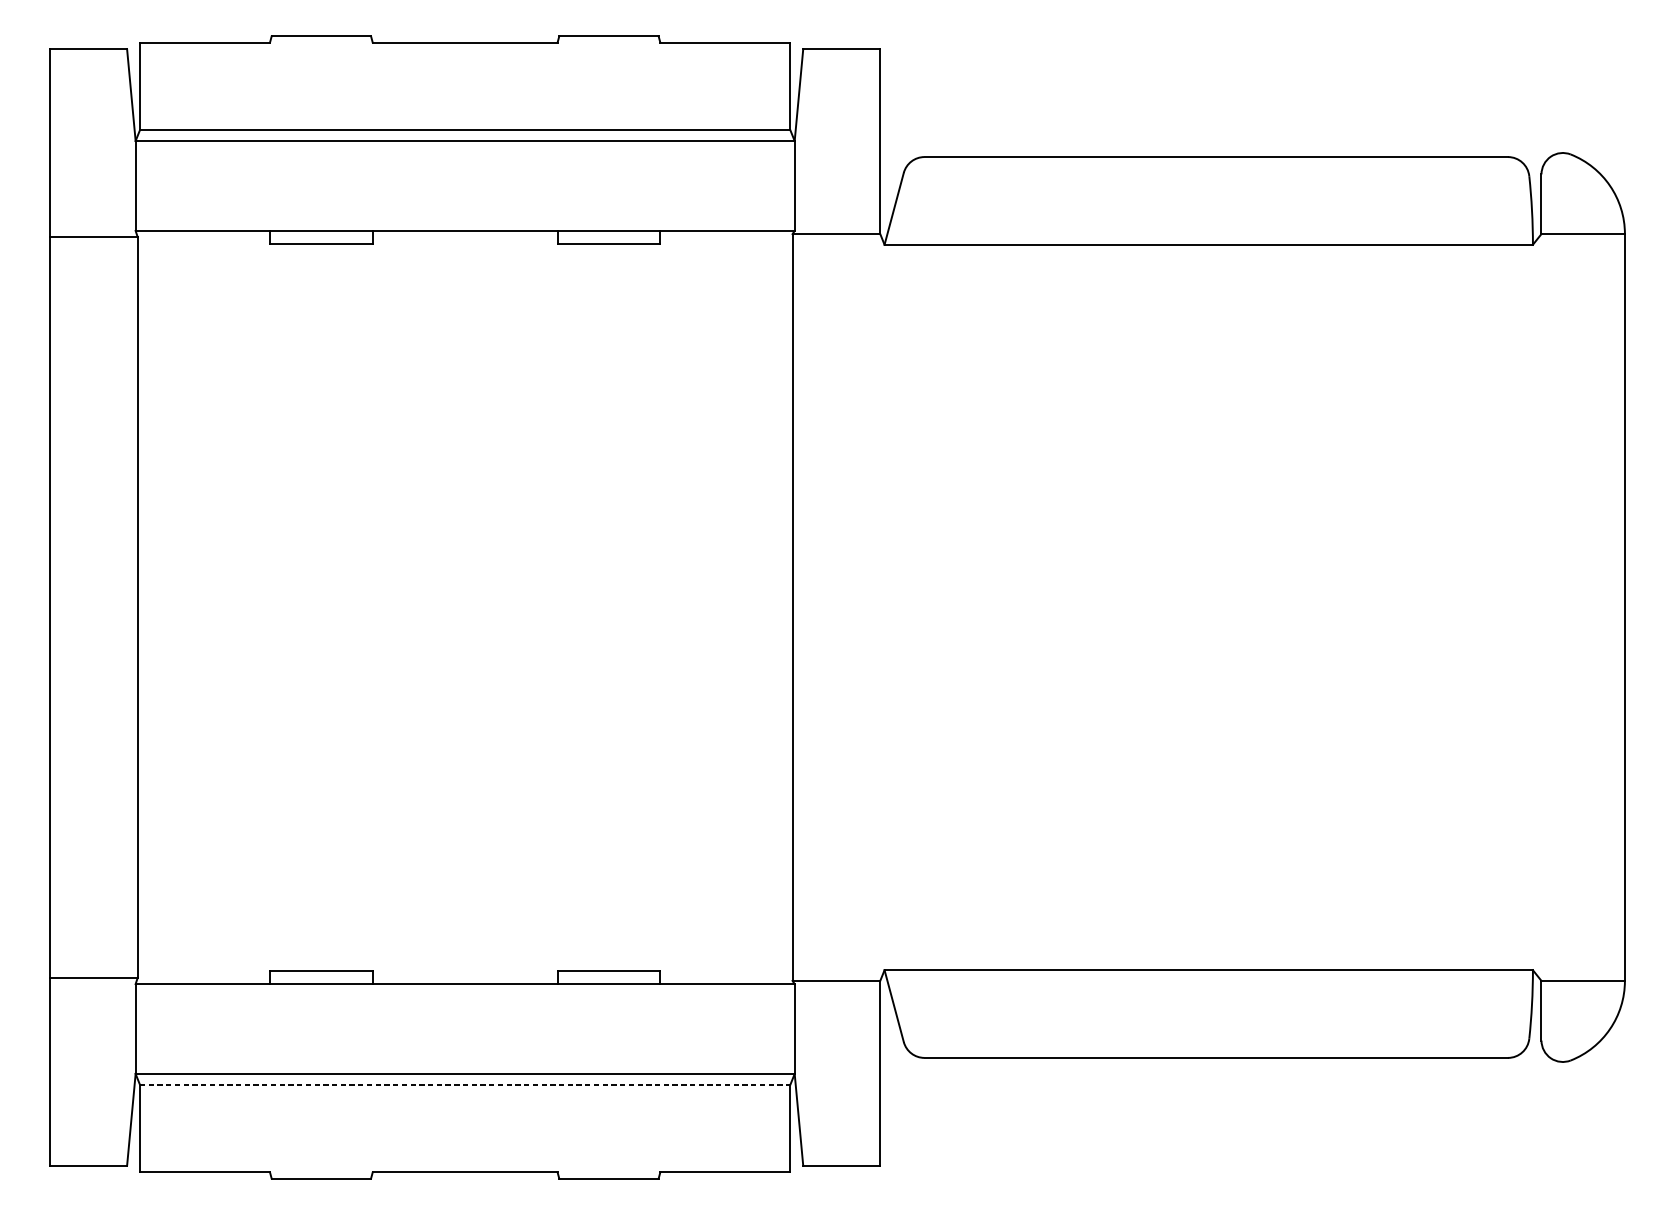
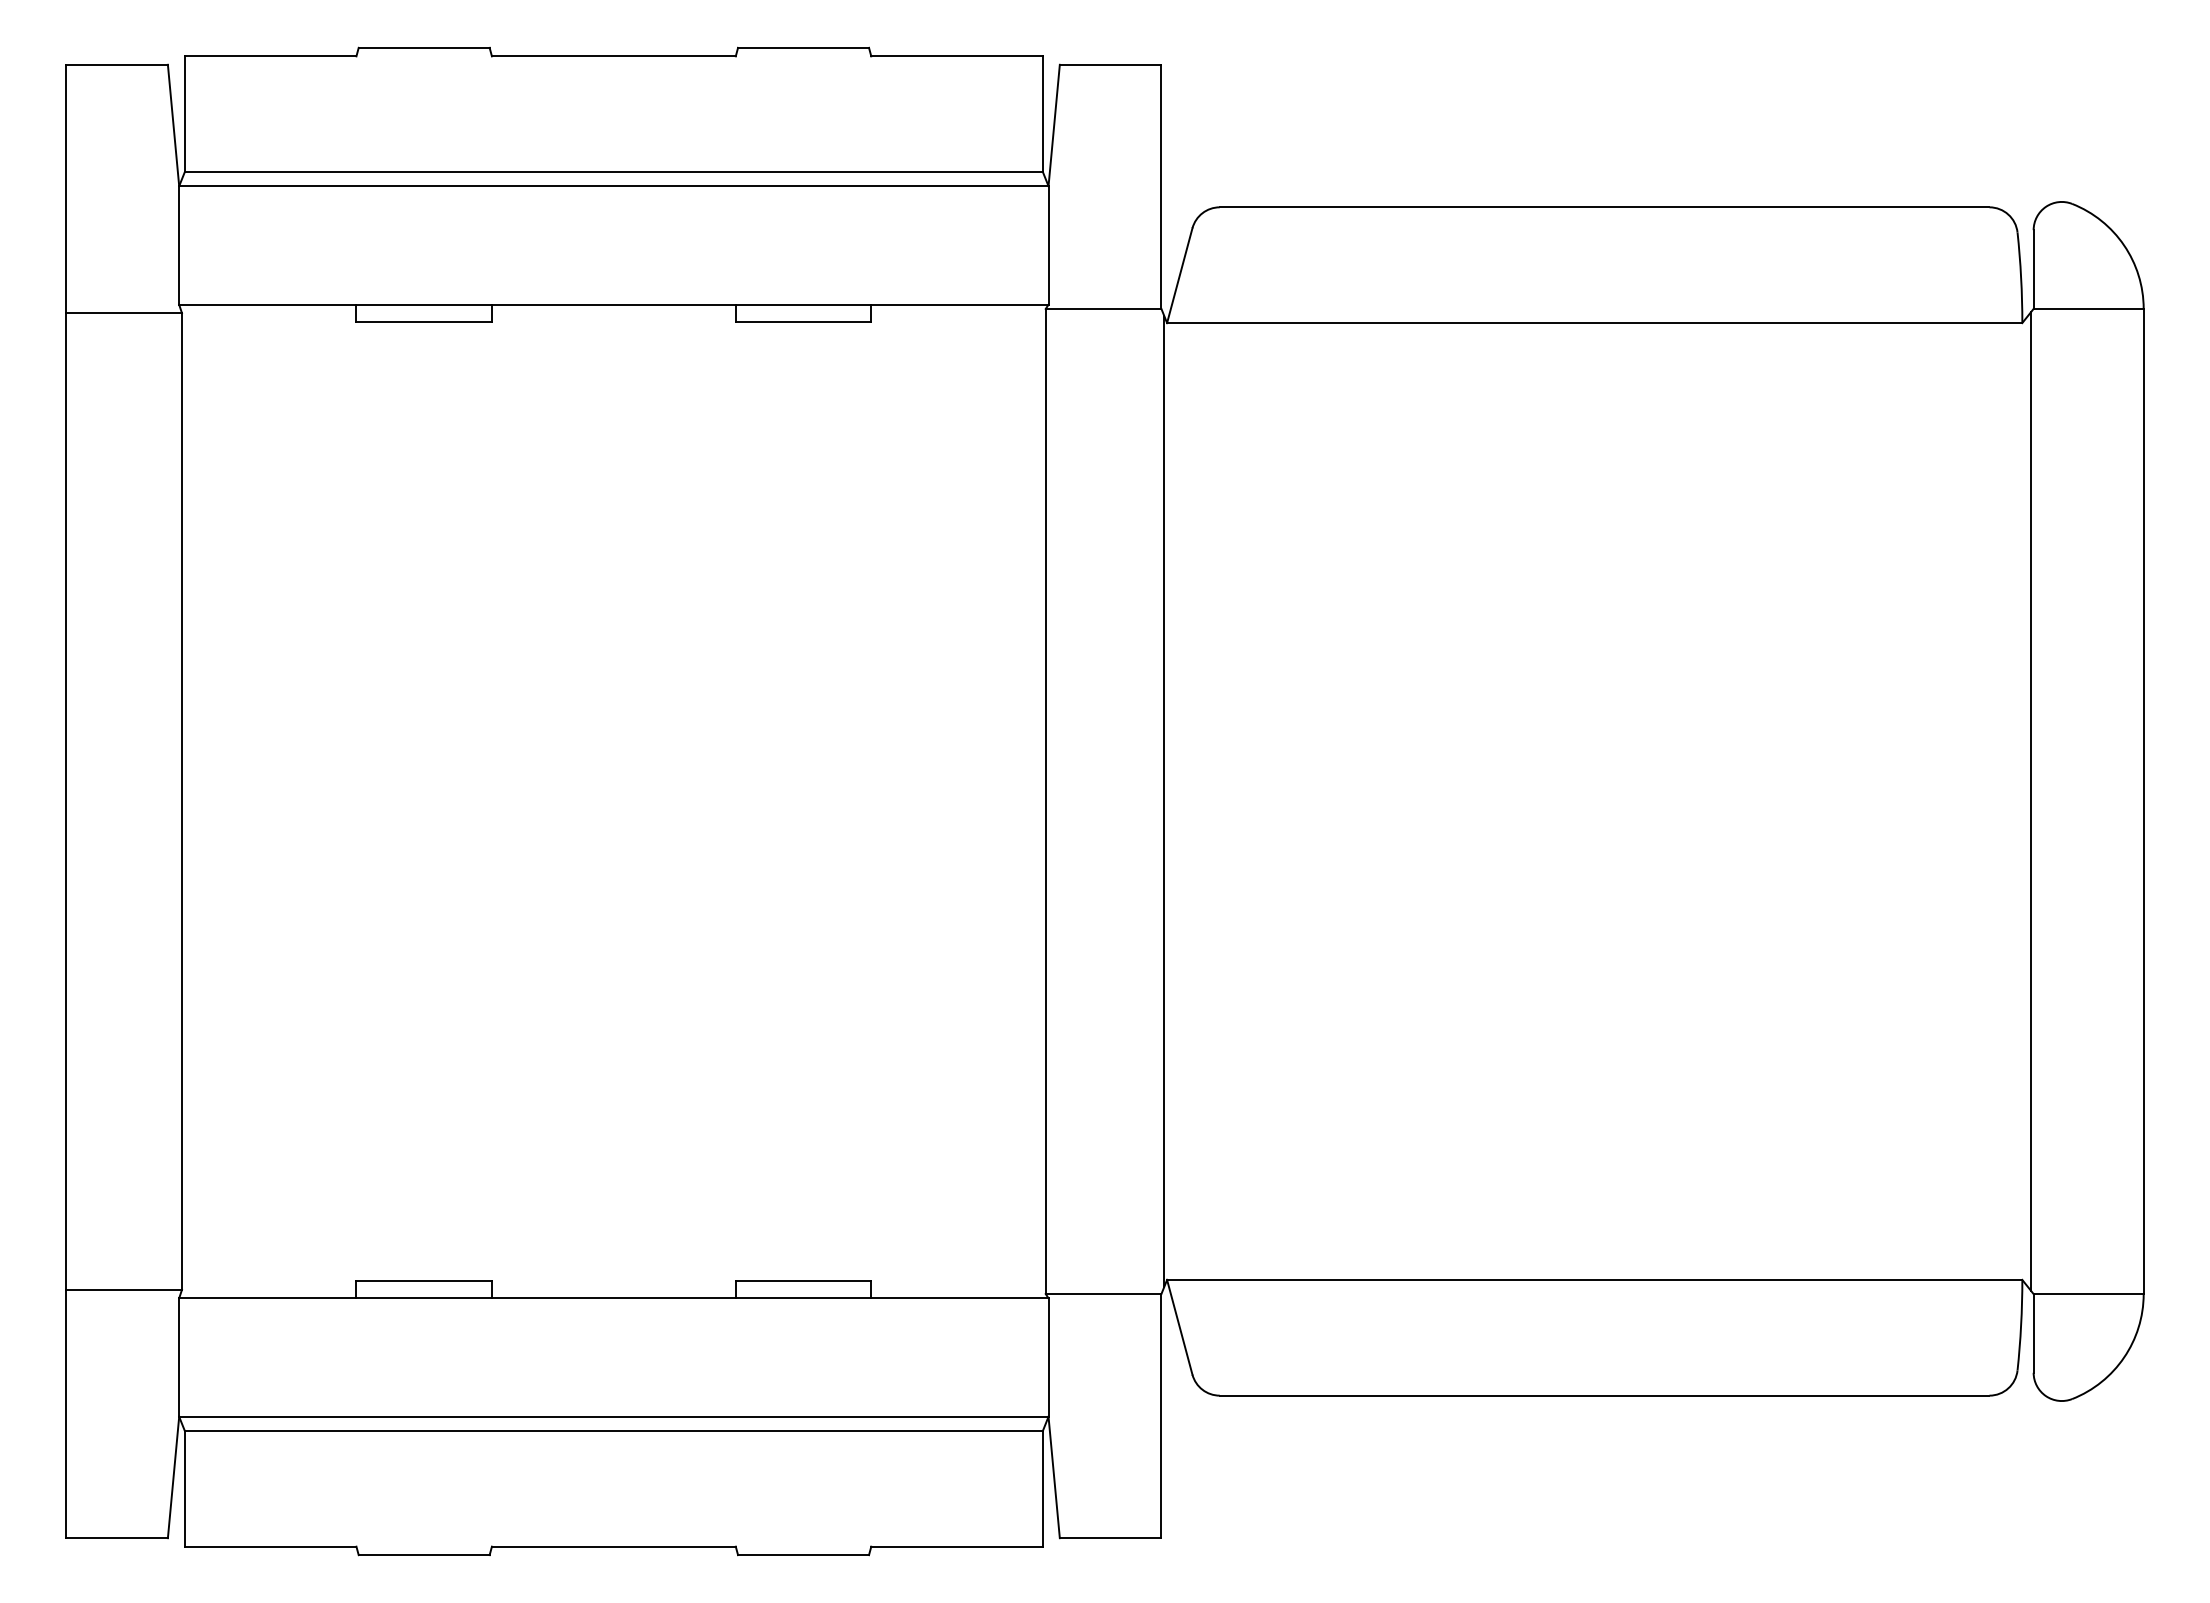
line: (882, 607) -> (1164, 801), added
line: (1539, 607) -> (2030, 801), added
line: (465, 1084) -> (614, 1430), dashed -> solid

